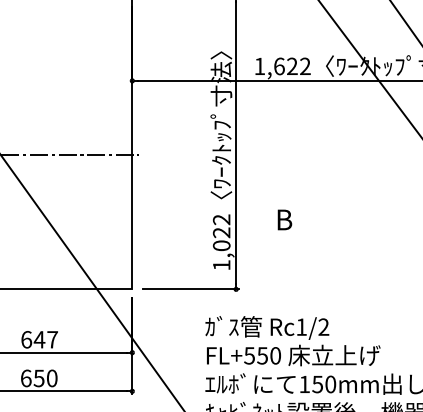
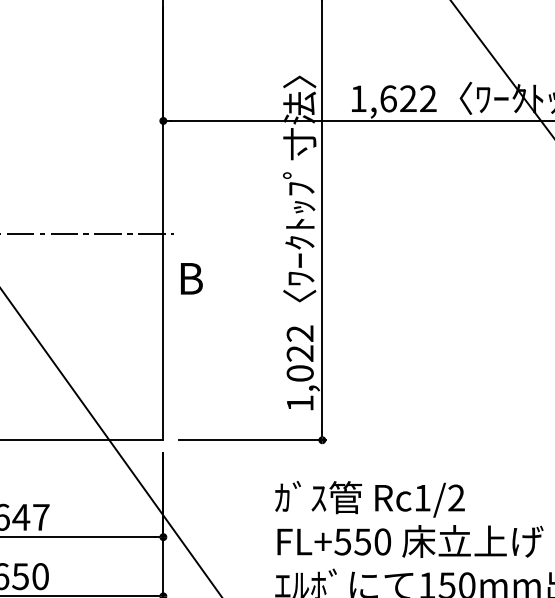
text: (284, 219) -> (191, 278), moved

